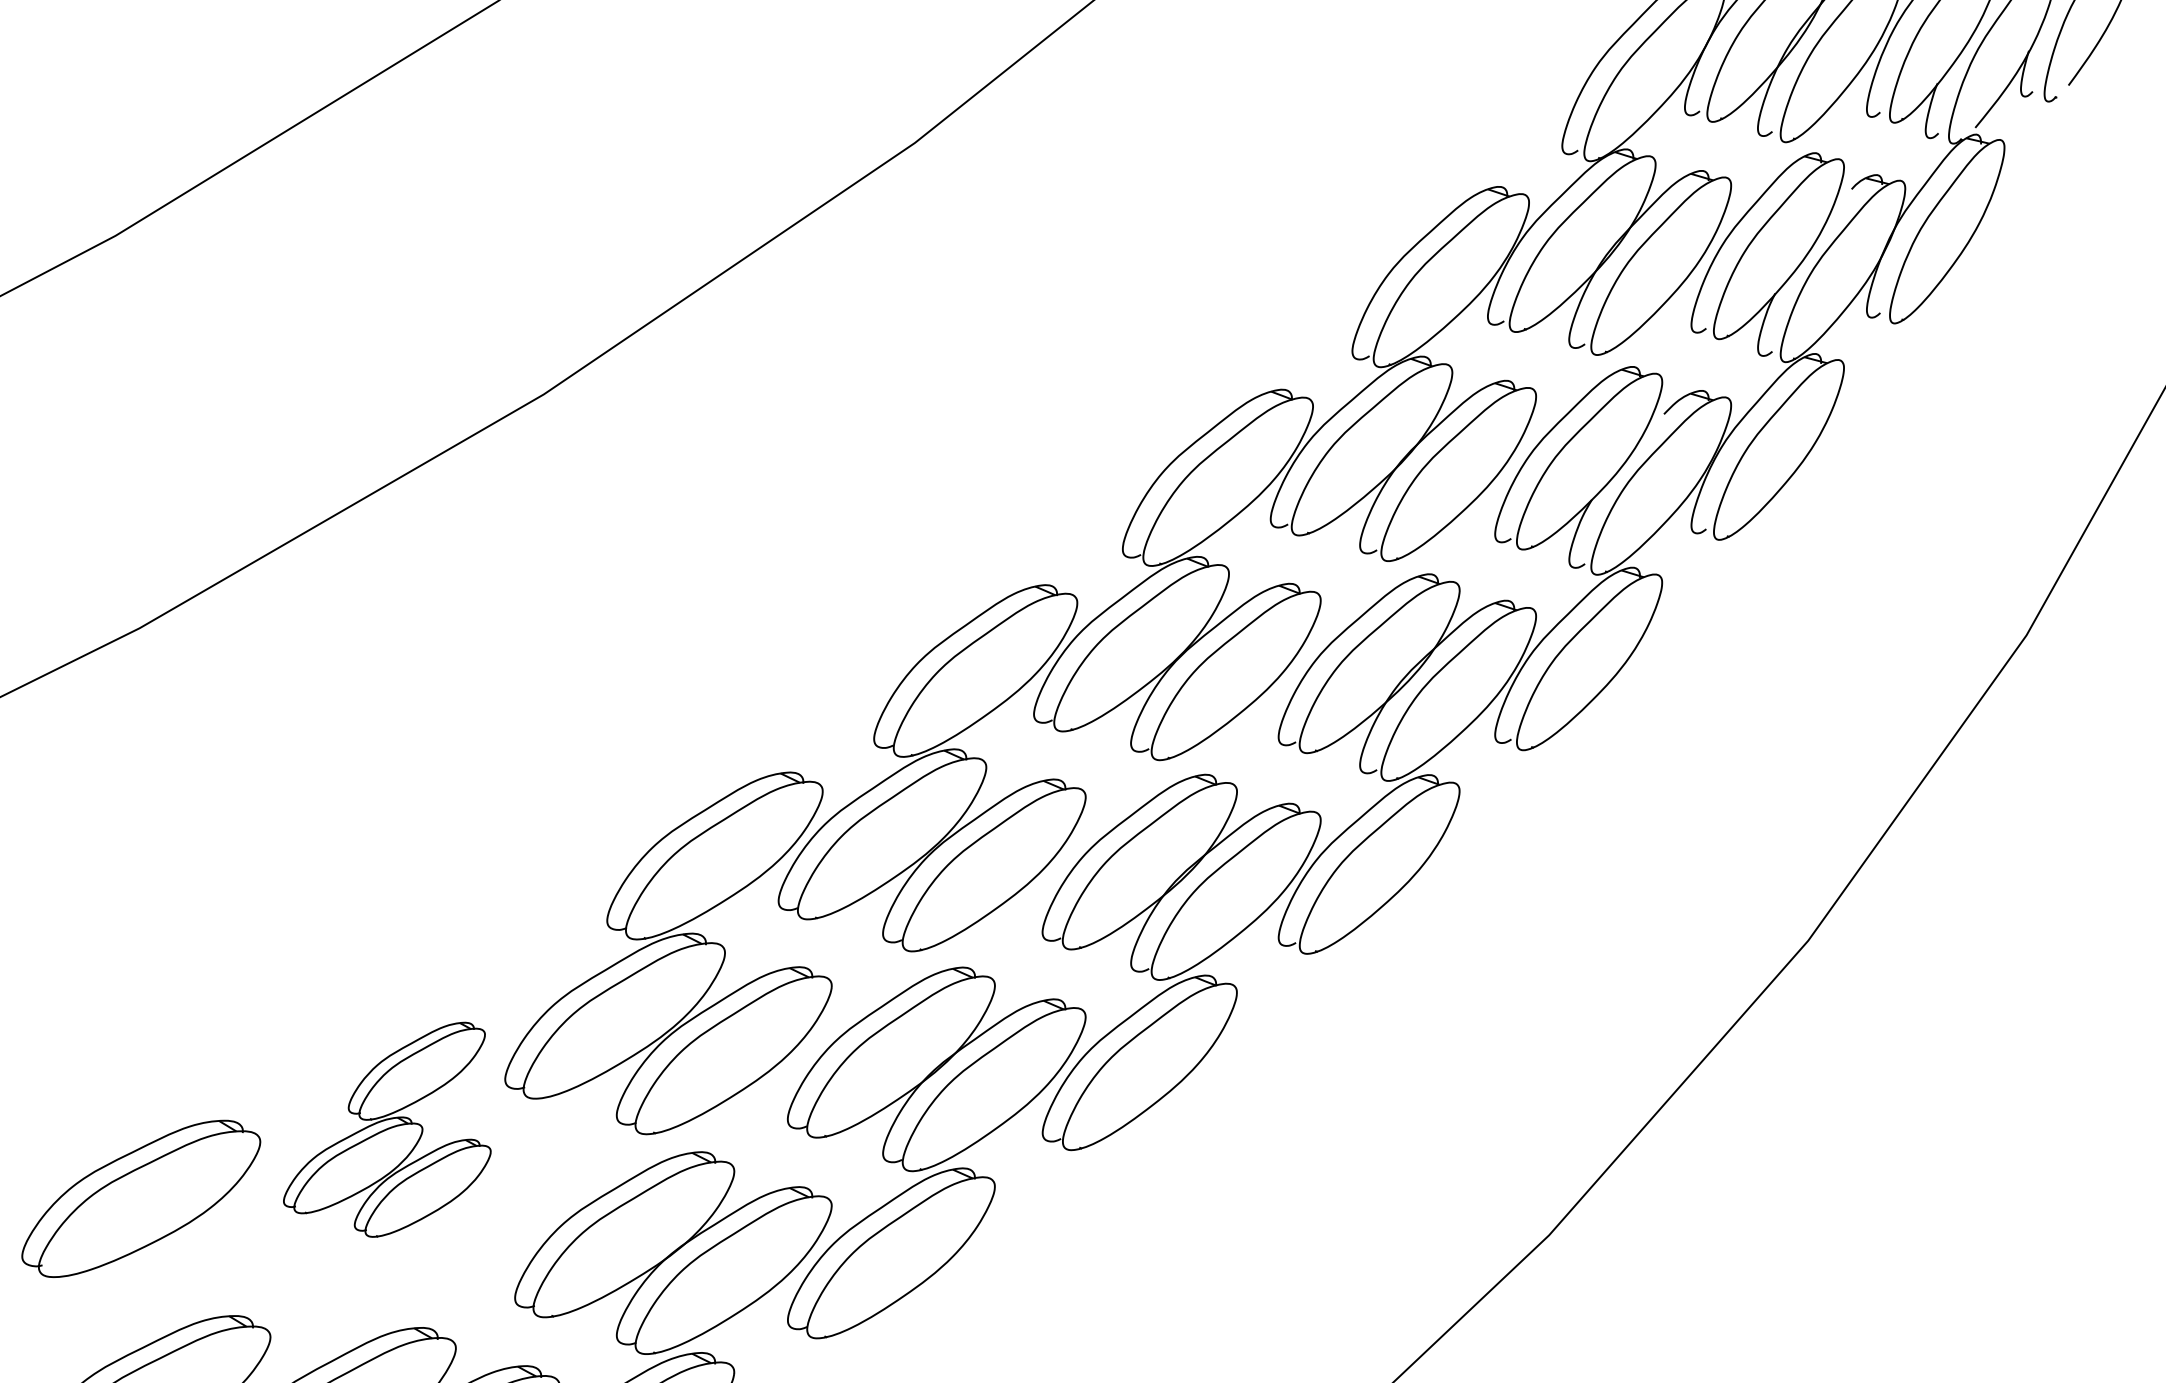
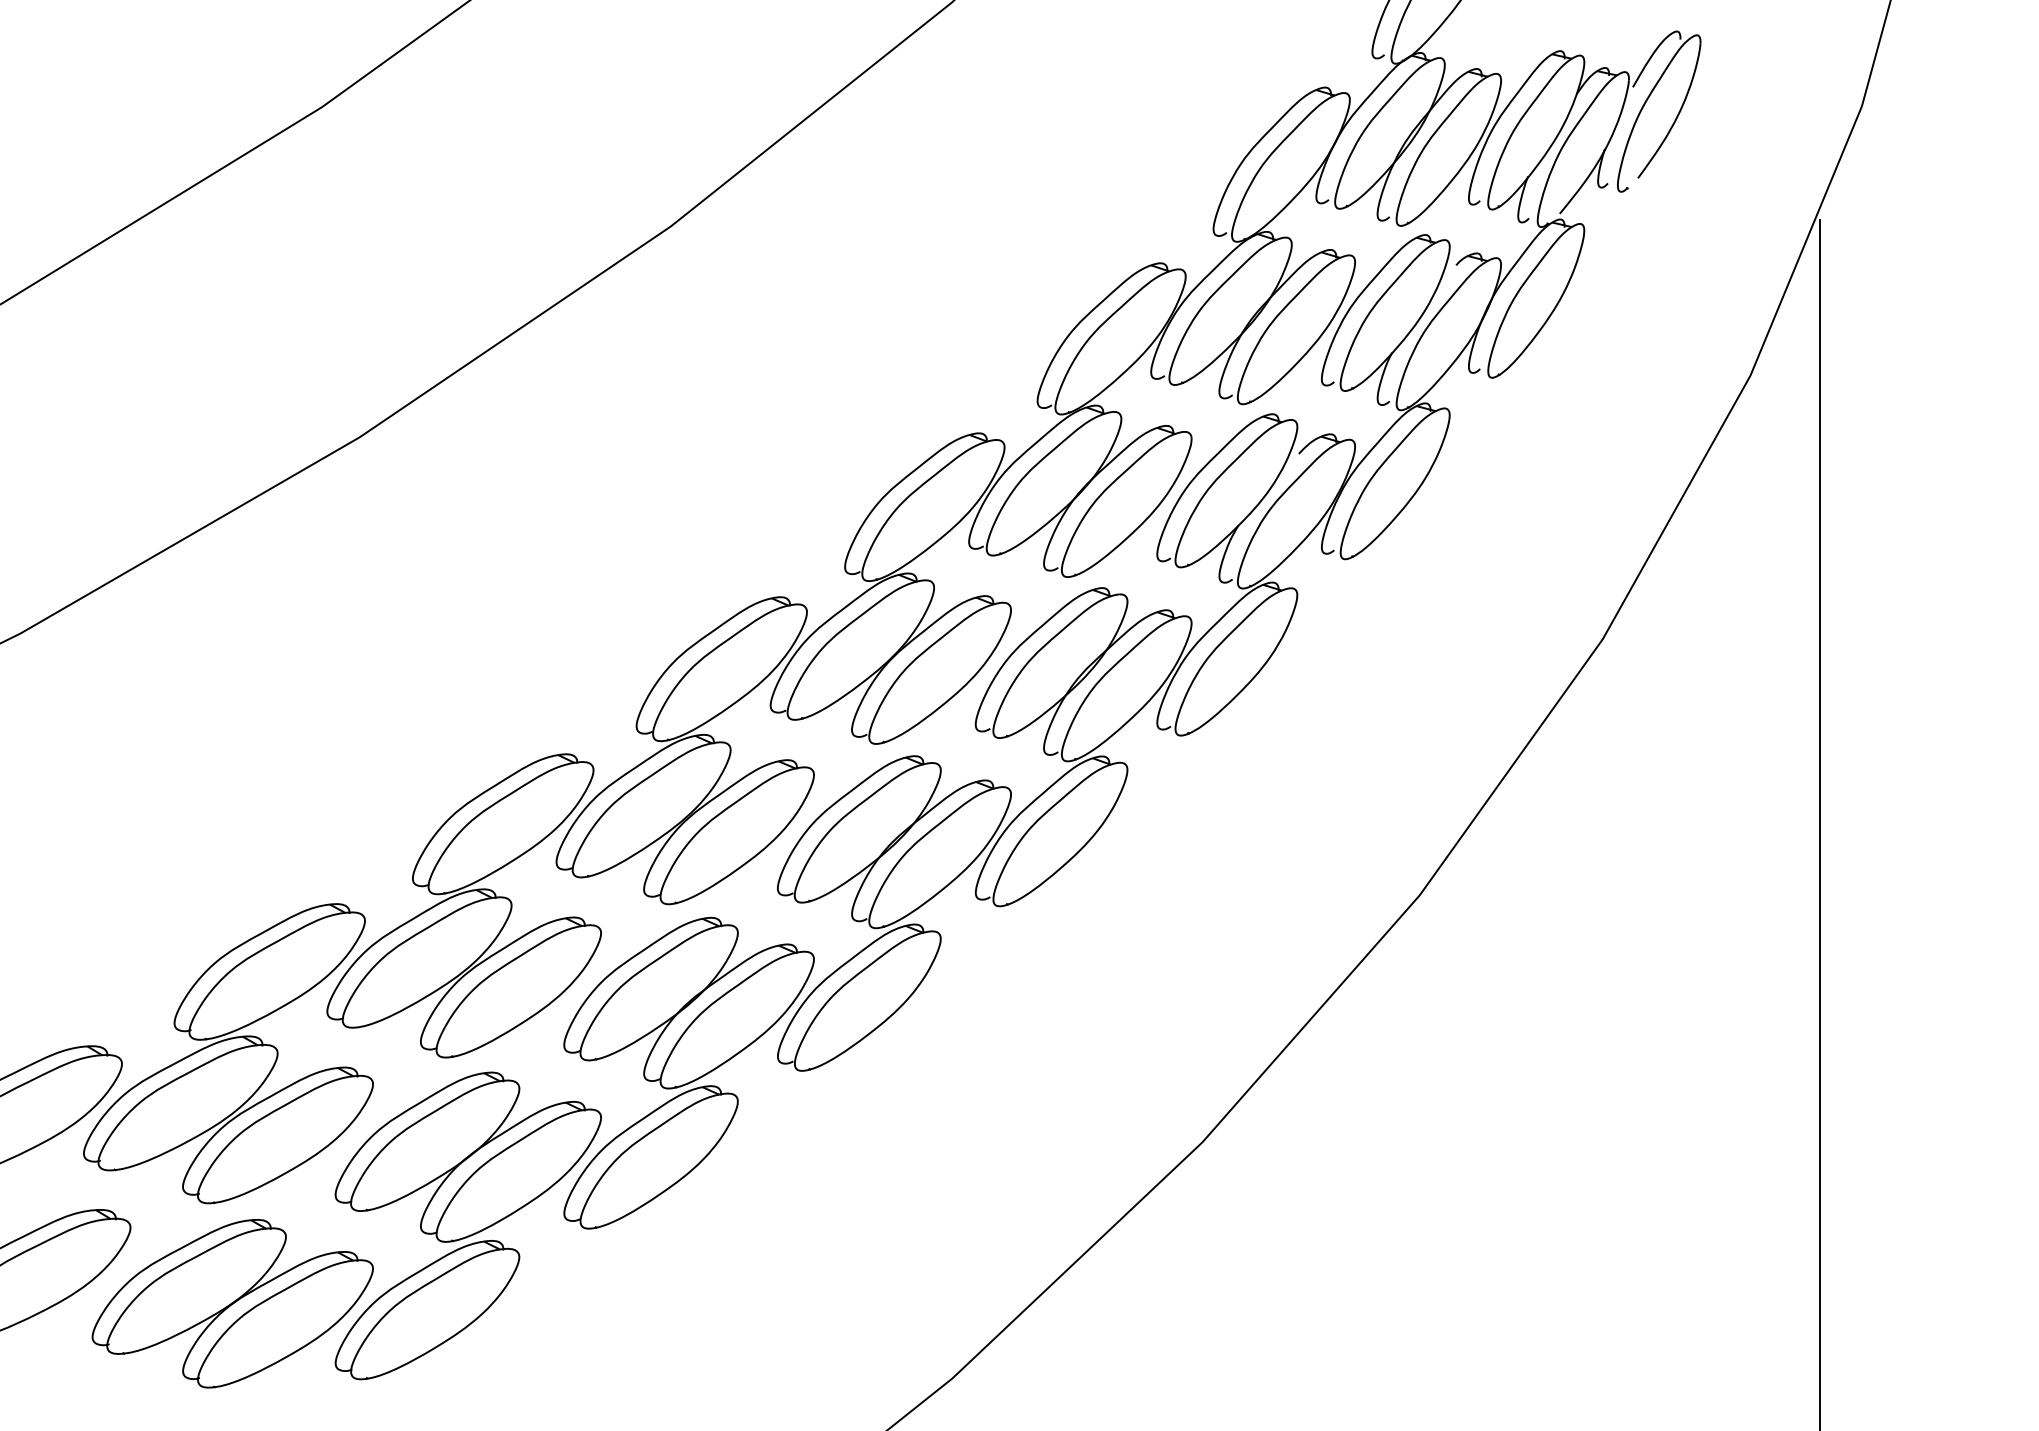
part: (387, 1129) -> (228, 1053), size x1.67

